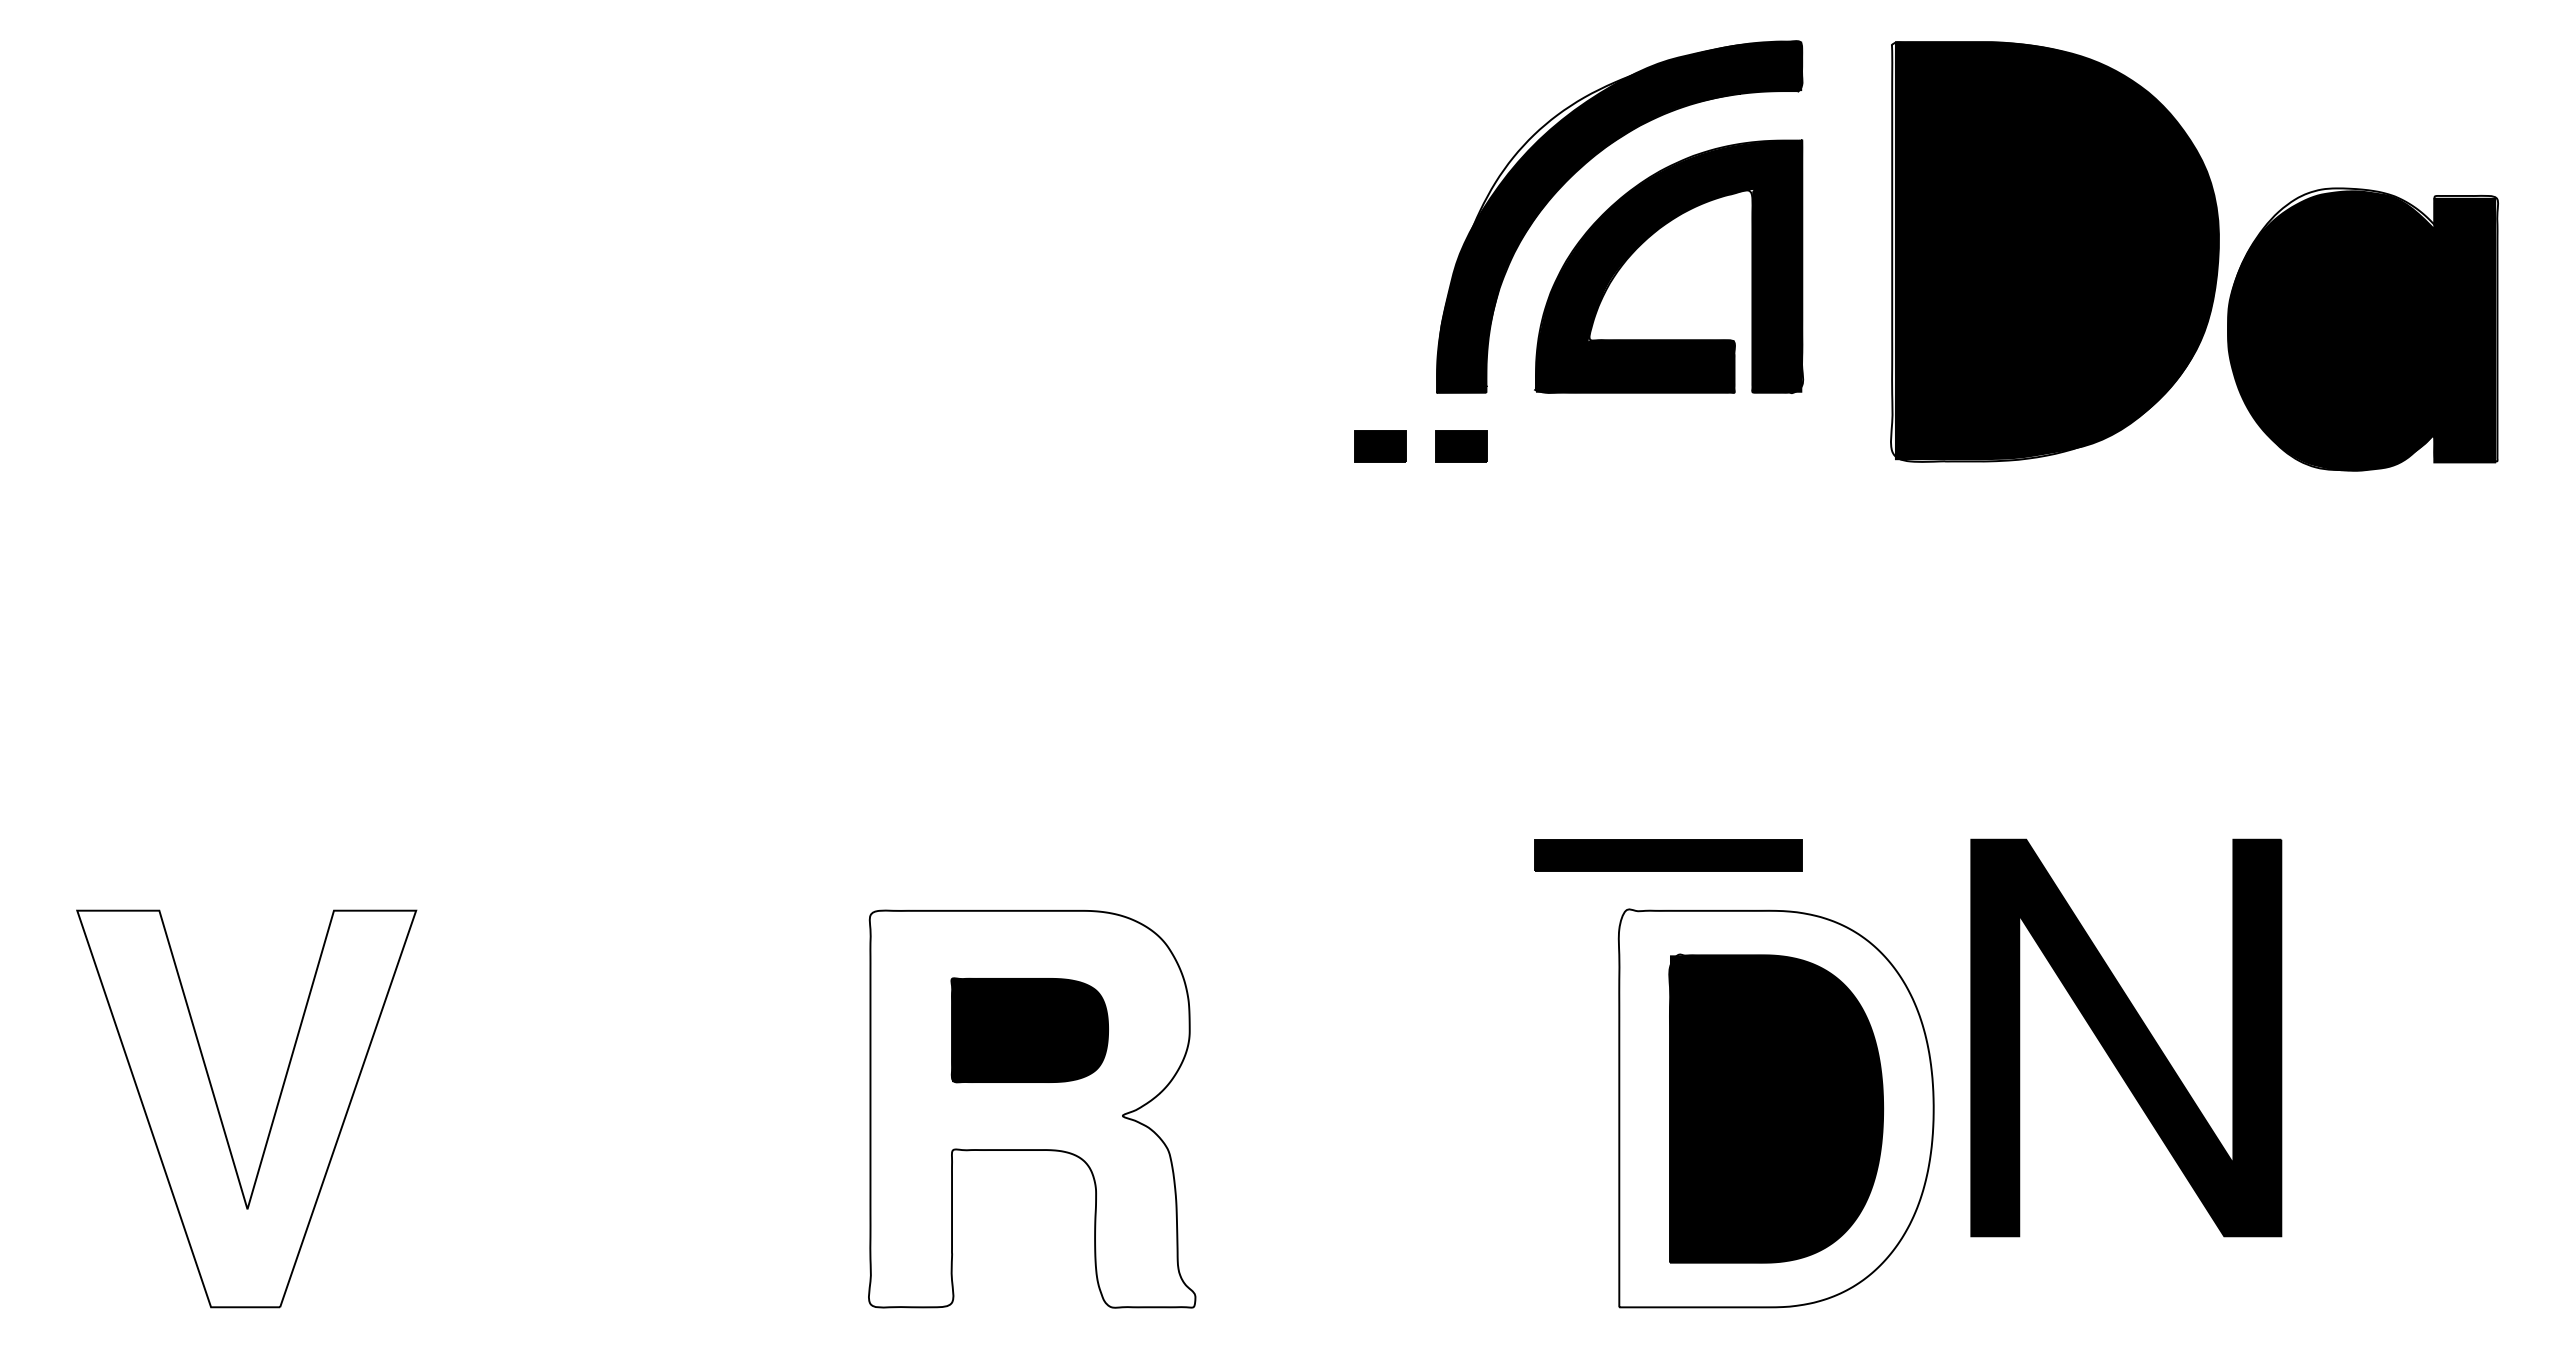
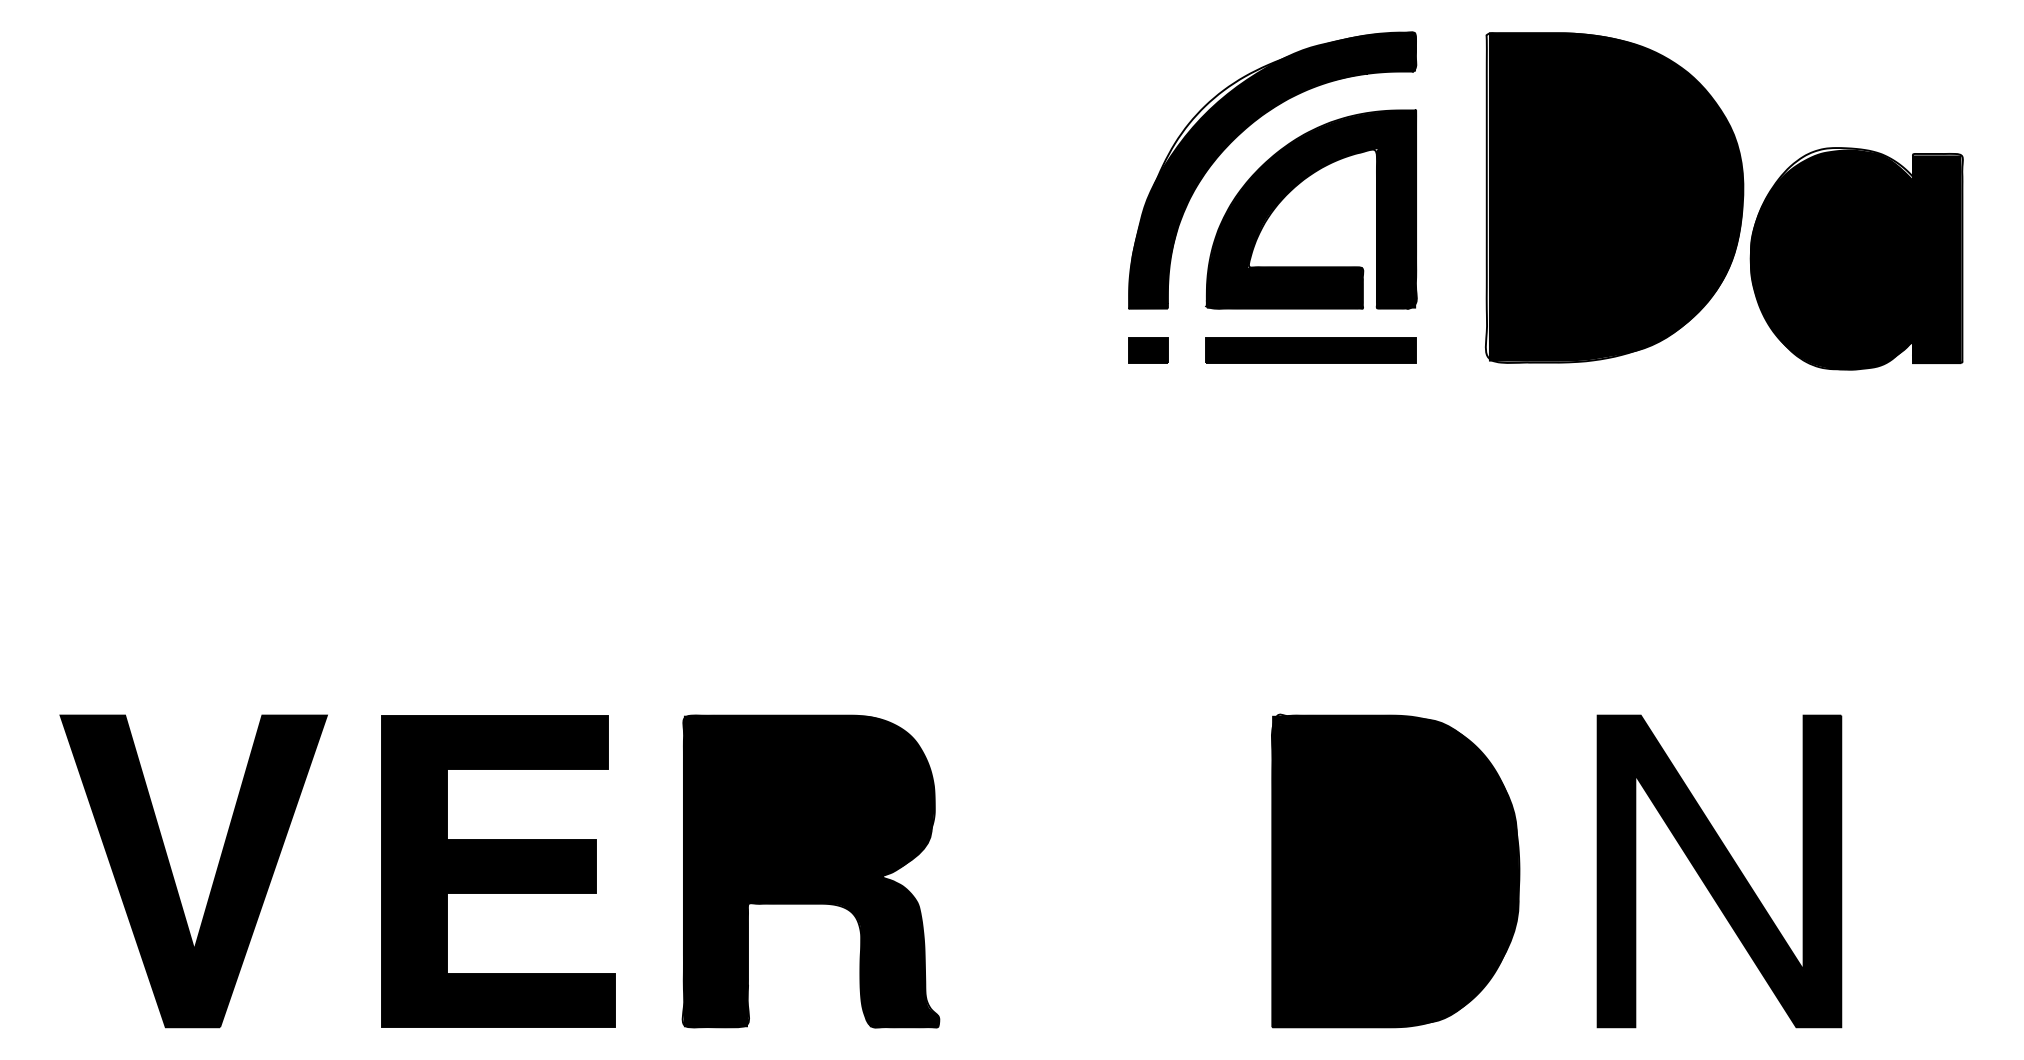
part: (1380, 446) -> (1084, 350), removed
part: (1668, 855) -> (1310, 350), moved
part: (2126, 1037) -> (1719, 871), moved
fill: (246, 1108) -> (193, 871), added
part: (634, 1108) -> (498, 871), added
fill: (1032, 1108) -> (811, 871), added
fill: (1776, 1108) -> (1395, 871), added

